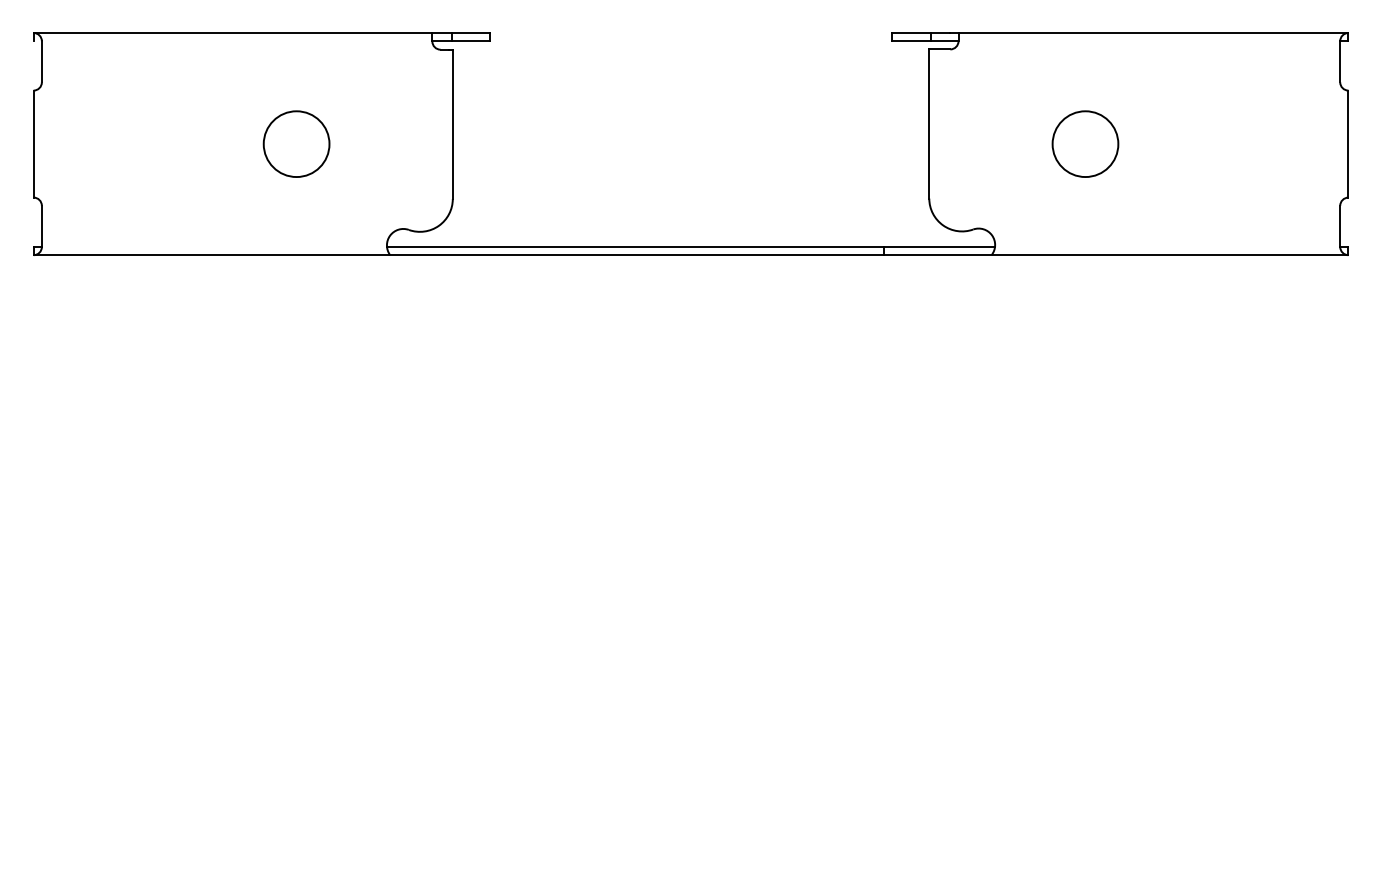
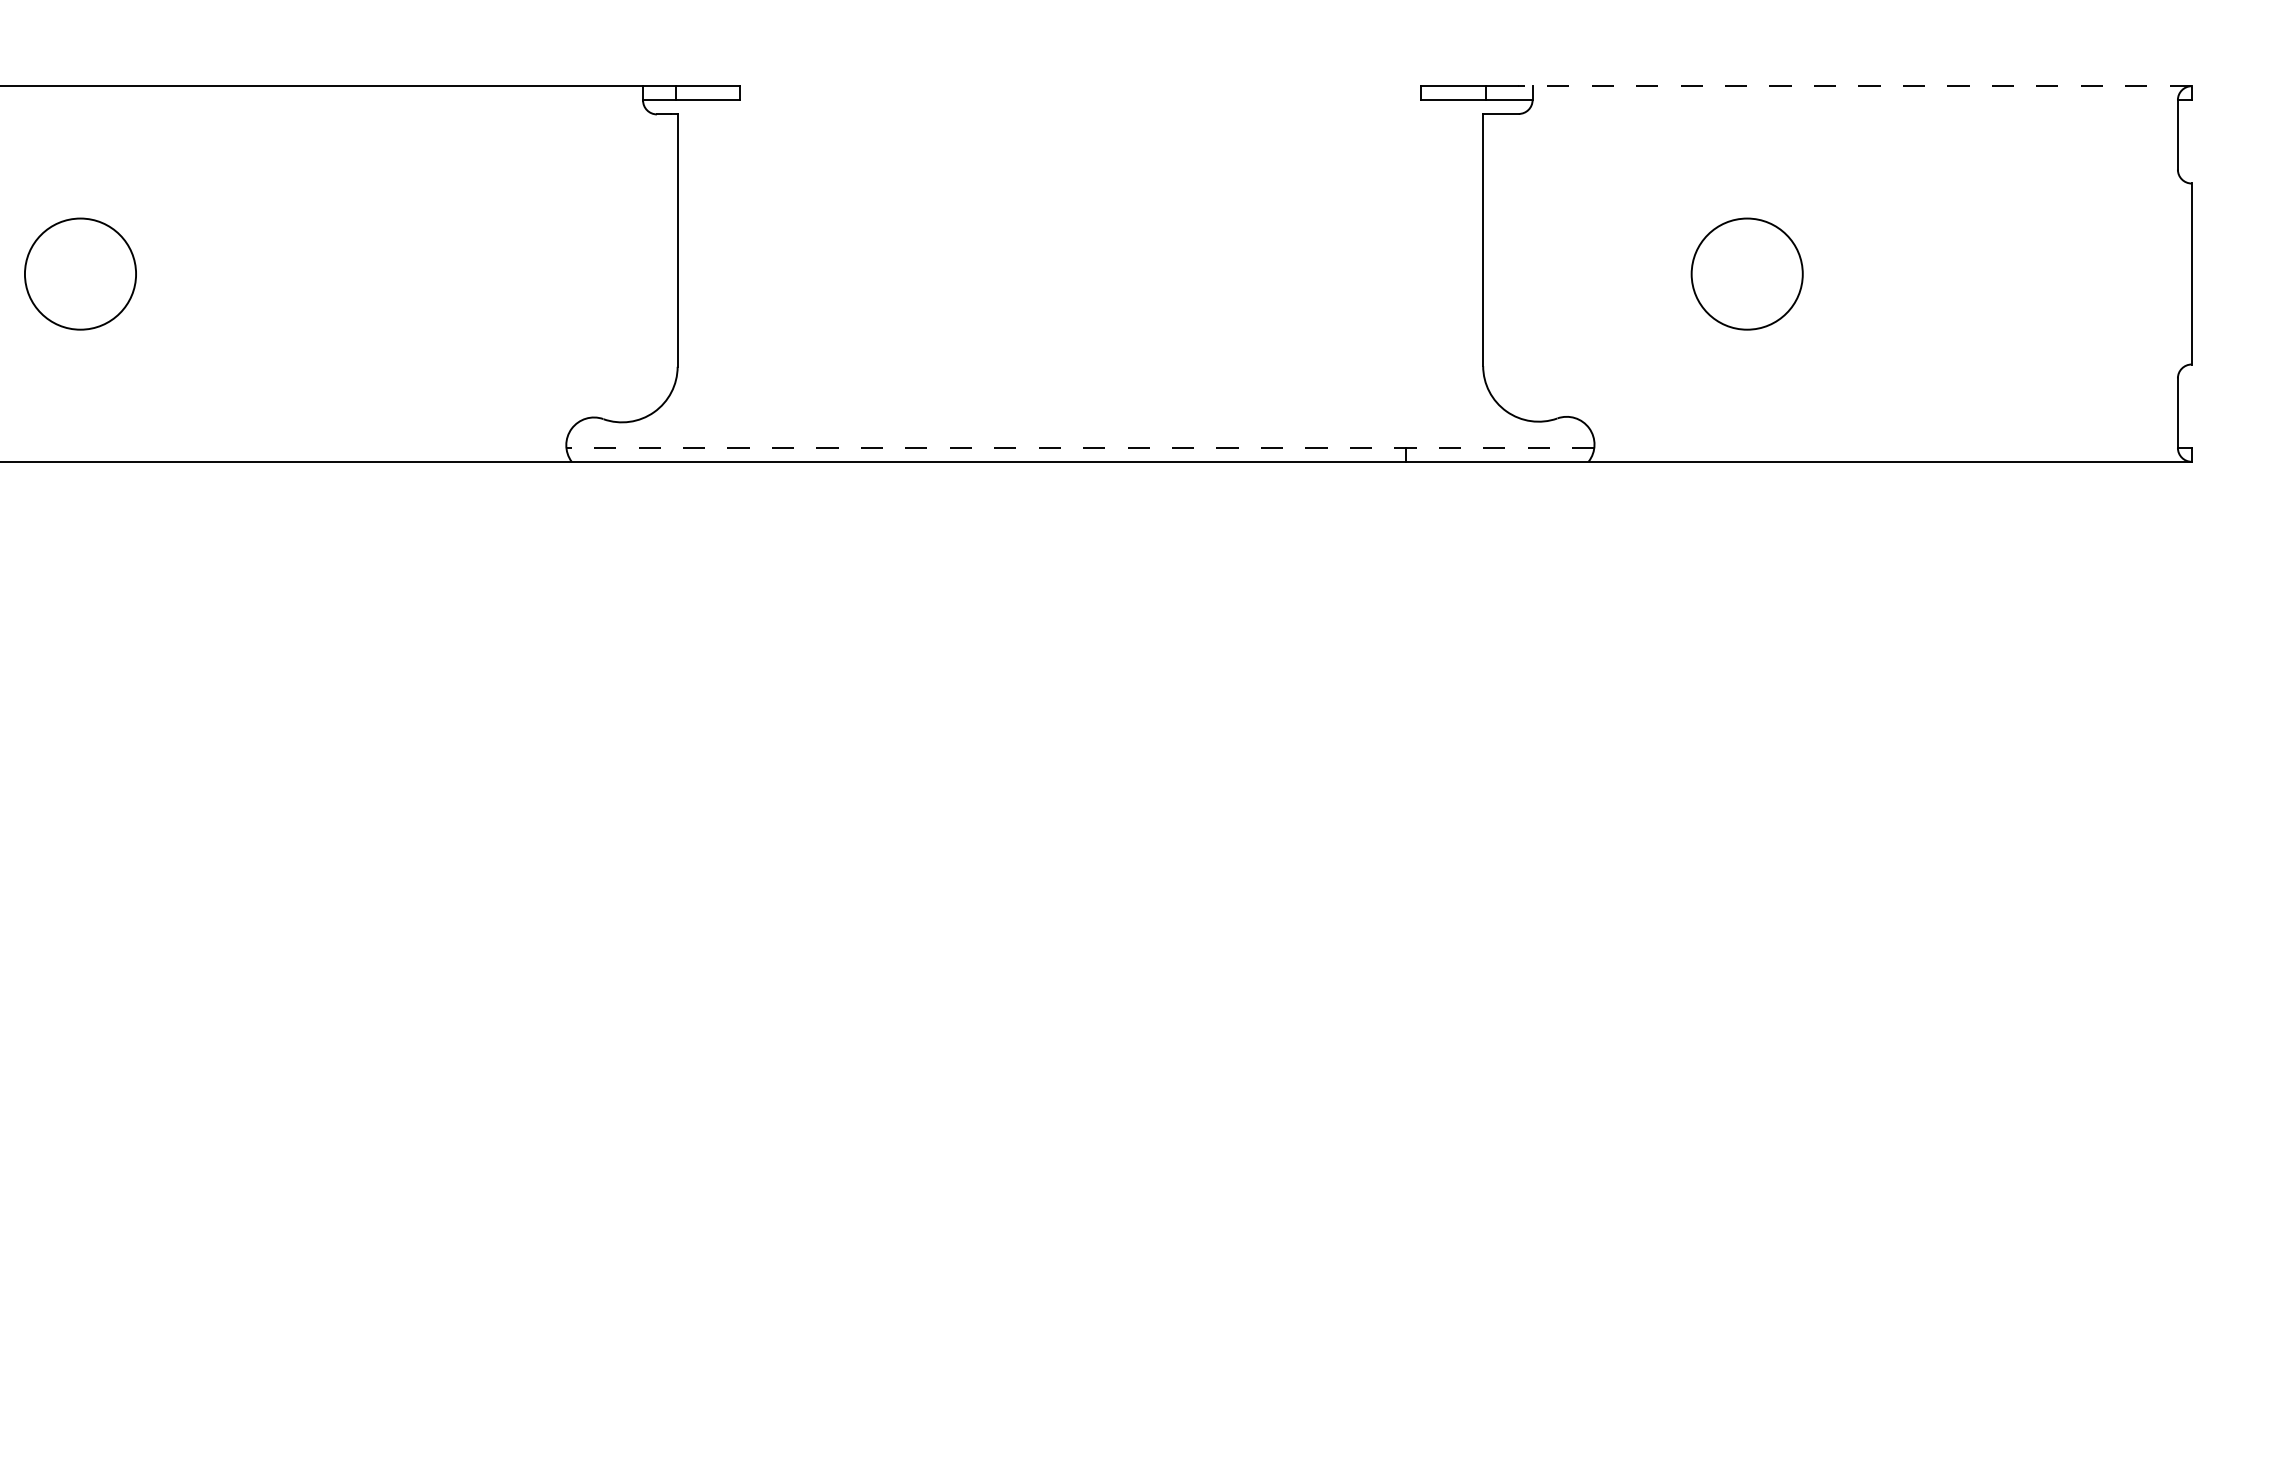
line: (1148, 33) -> (1853, 87), solid -> dashed
circle: (296, 143) -> (80, 273), moved
line: (691, 246) -> (1081, 447), solid -> dashed

